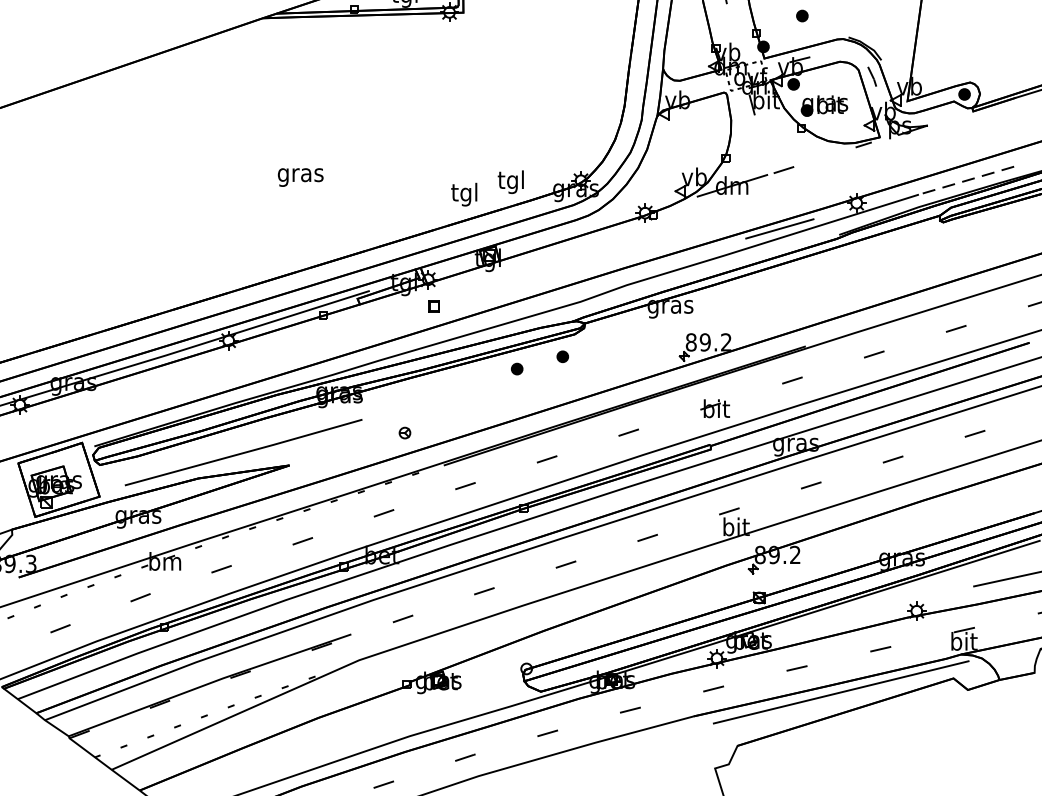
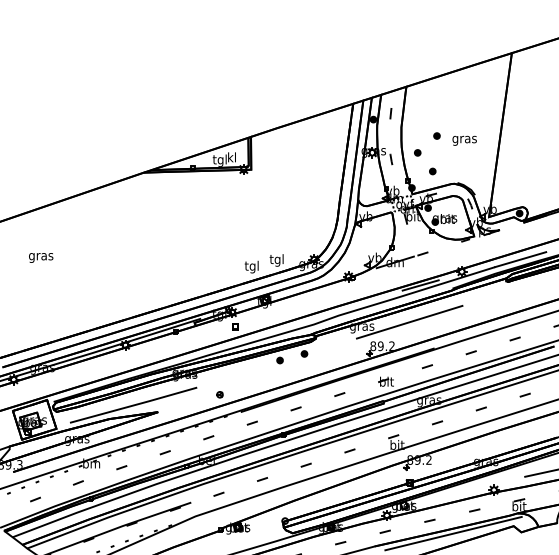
text: (301, 176) -> (41, 257), moved
line: (966, 180) -> (520, 259), dashed -> solid
line: (758, 296) -> (409, 321), added

